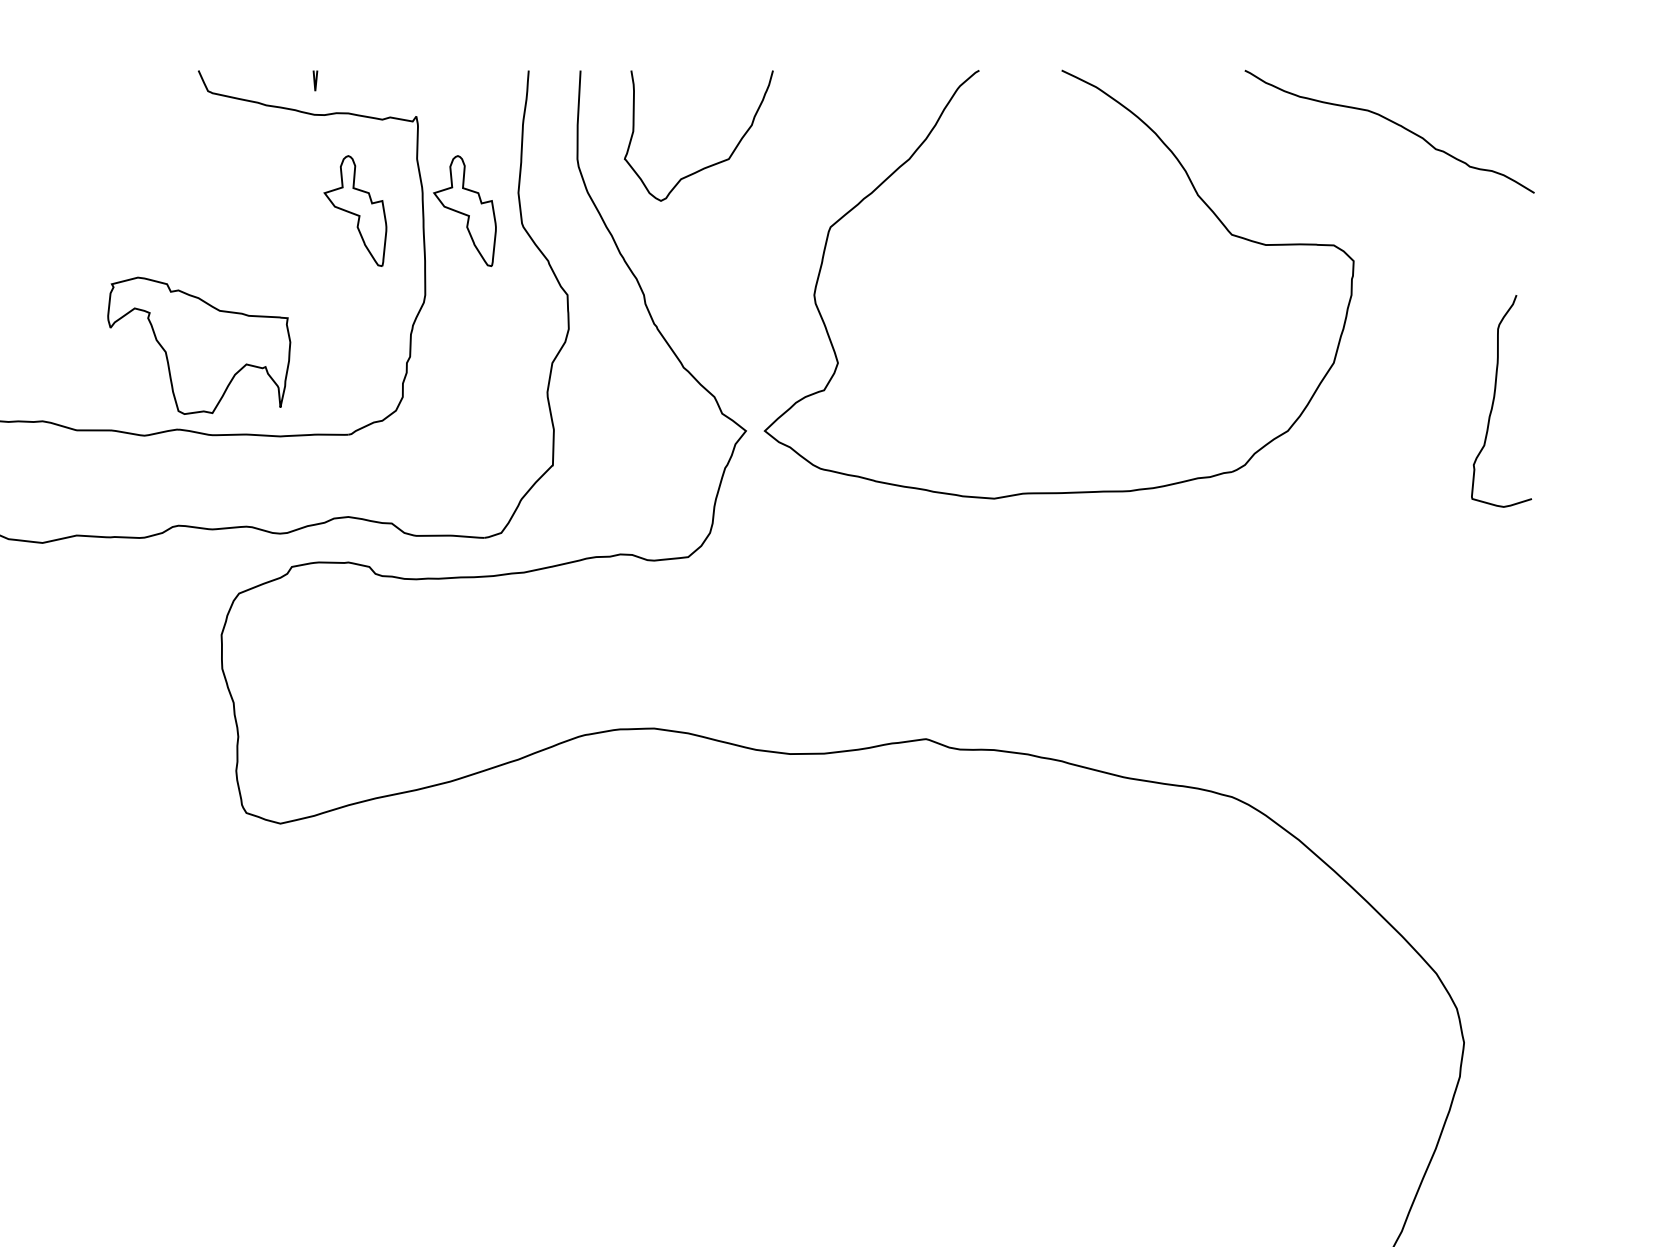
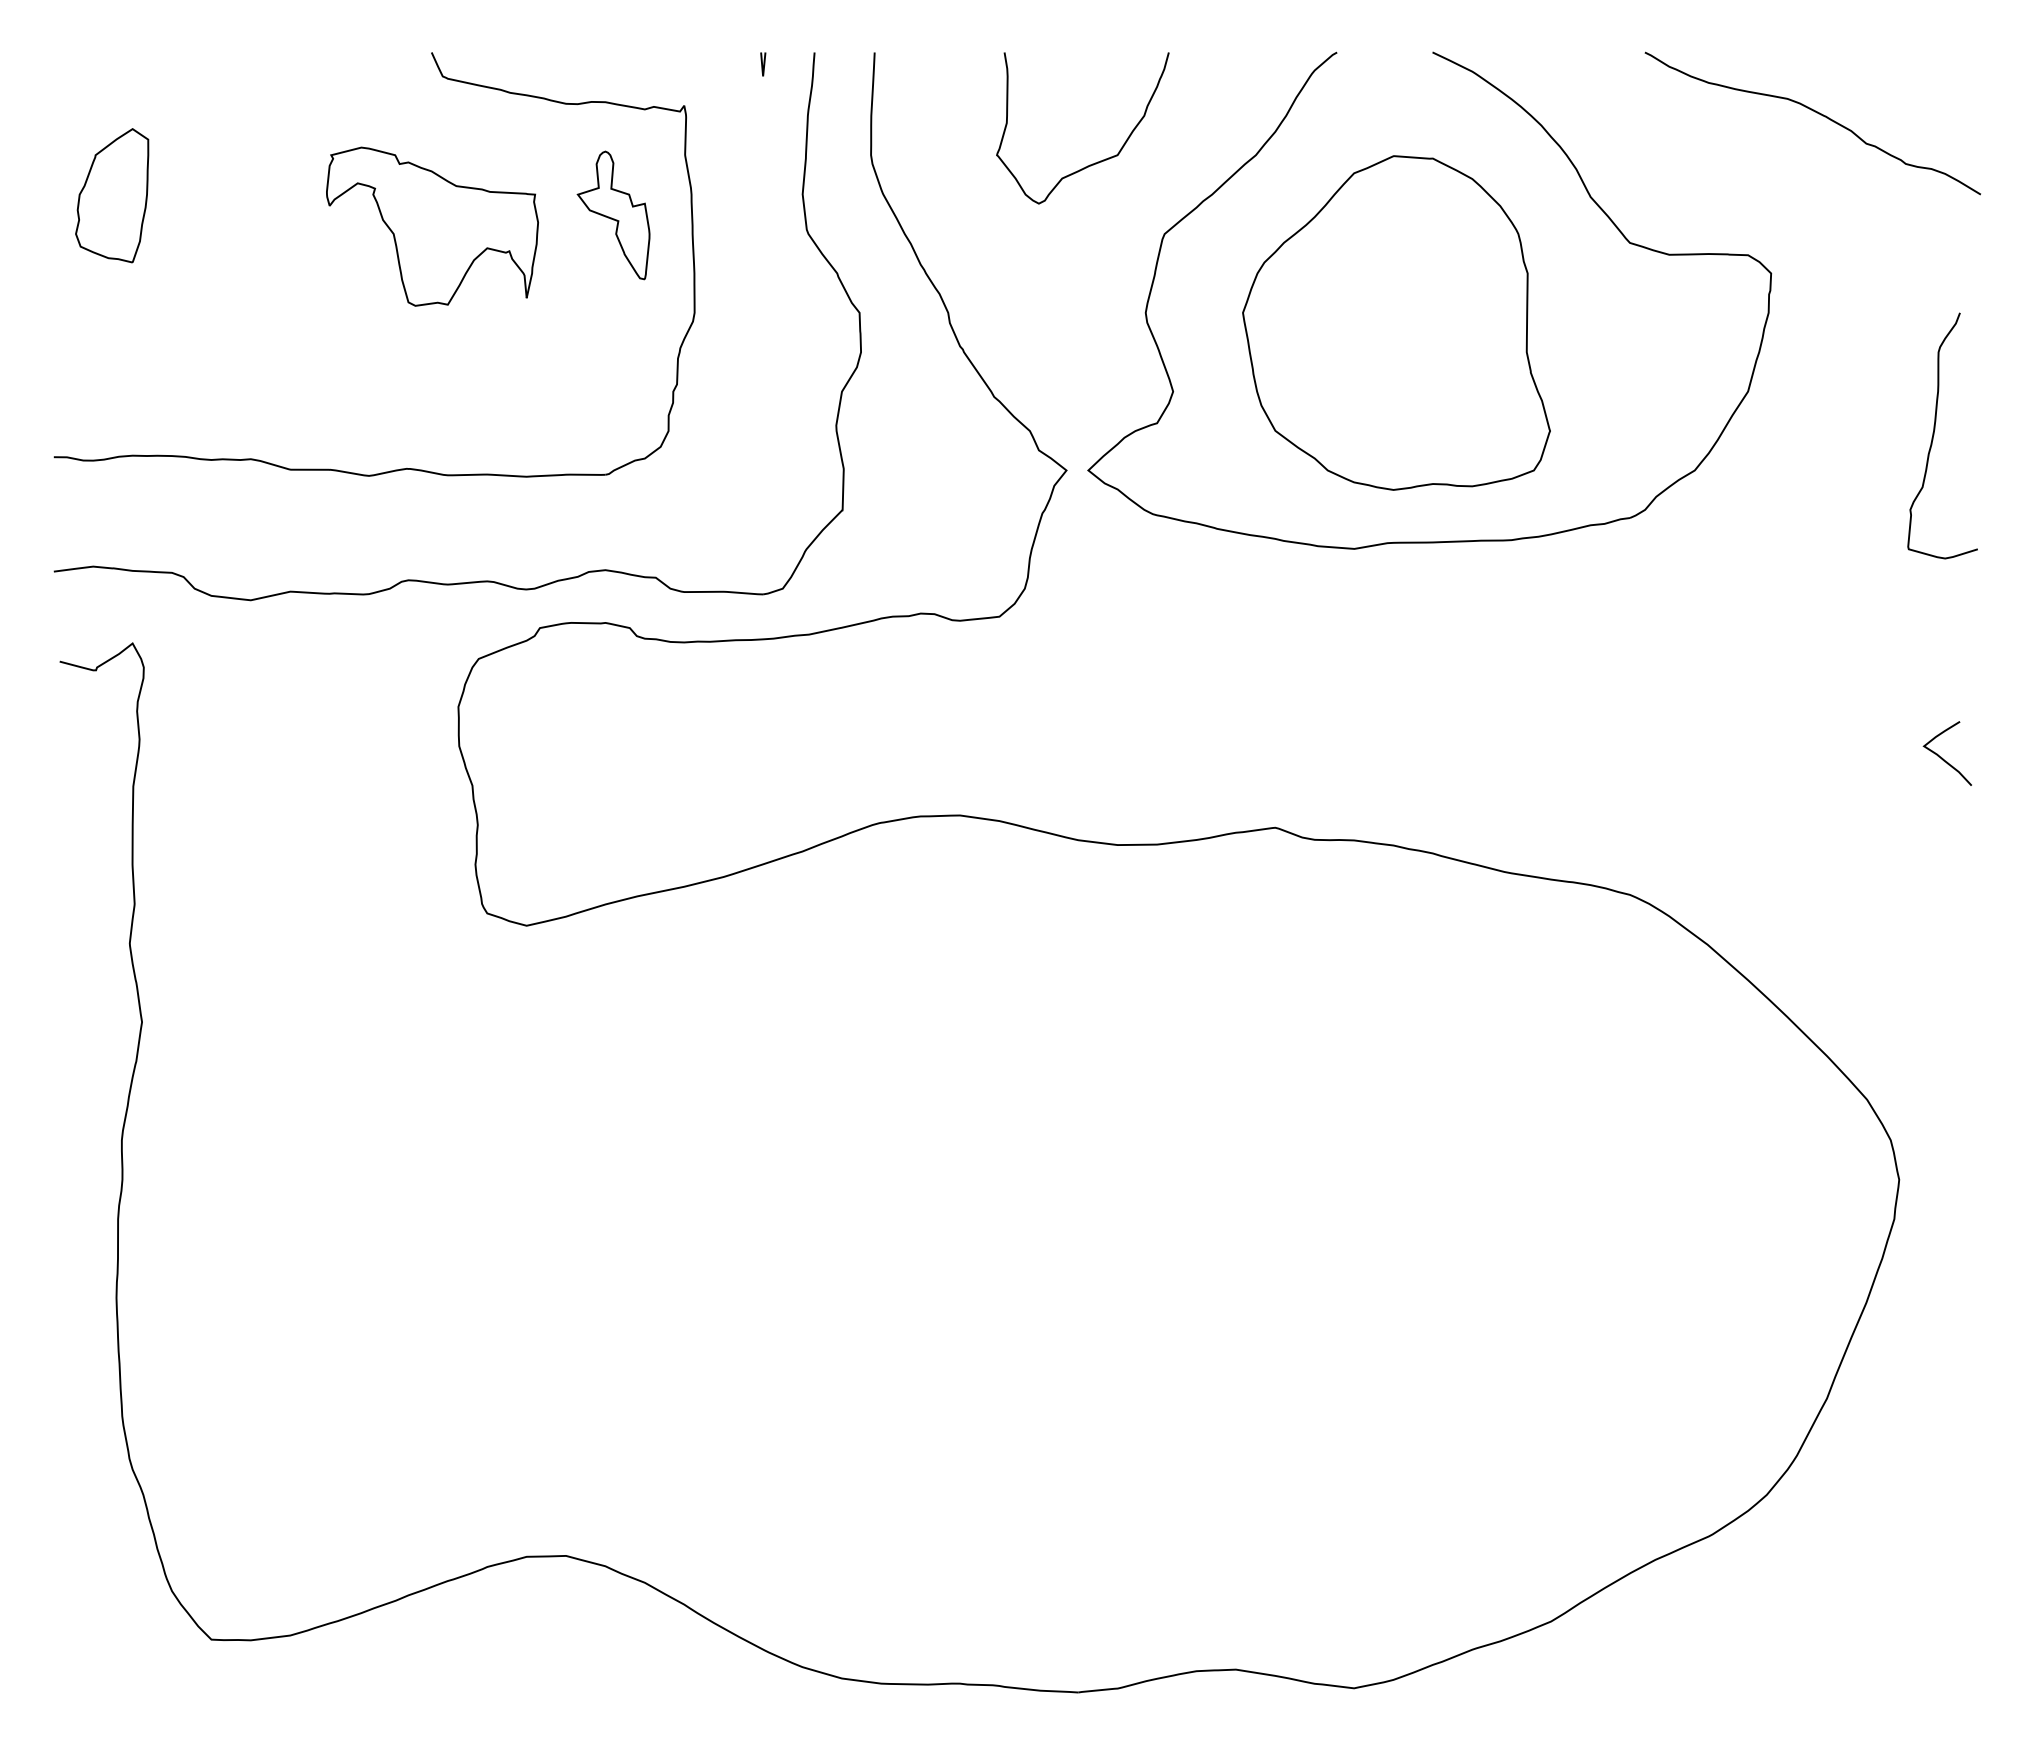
line: (315, 80) -> (763, 64), moved
curve: (711, 164) -> (1097, 161), moved
part: (464, 211) -> (740, 215), removed
part: (1030, 303) -> (1396, 322), added
part: (199, 345) -> (432, 226), moved
curve: (1501, 678) -> (1942, 757), added

